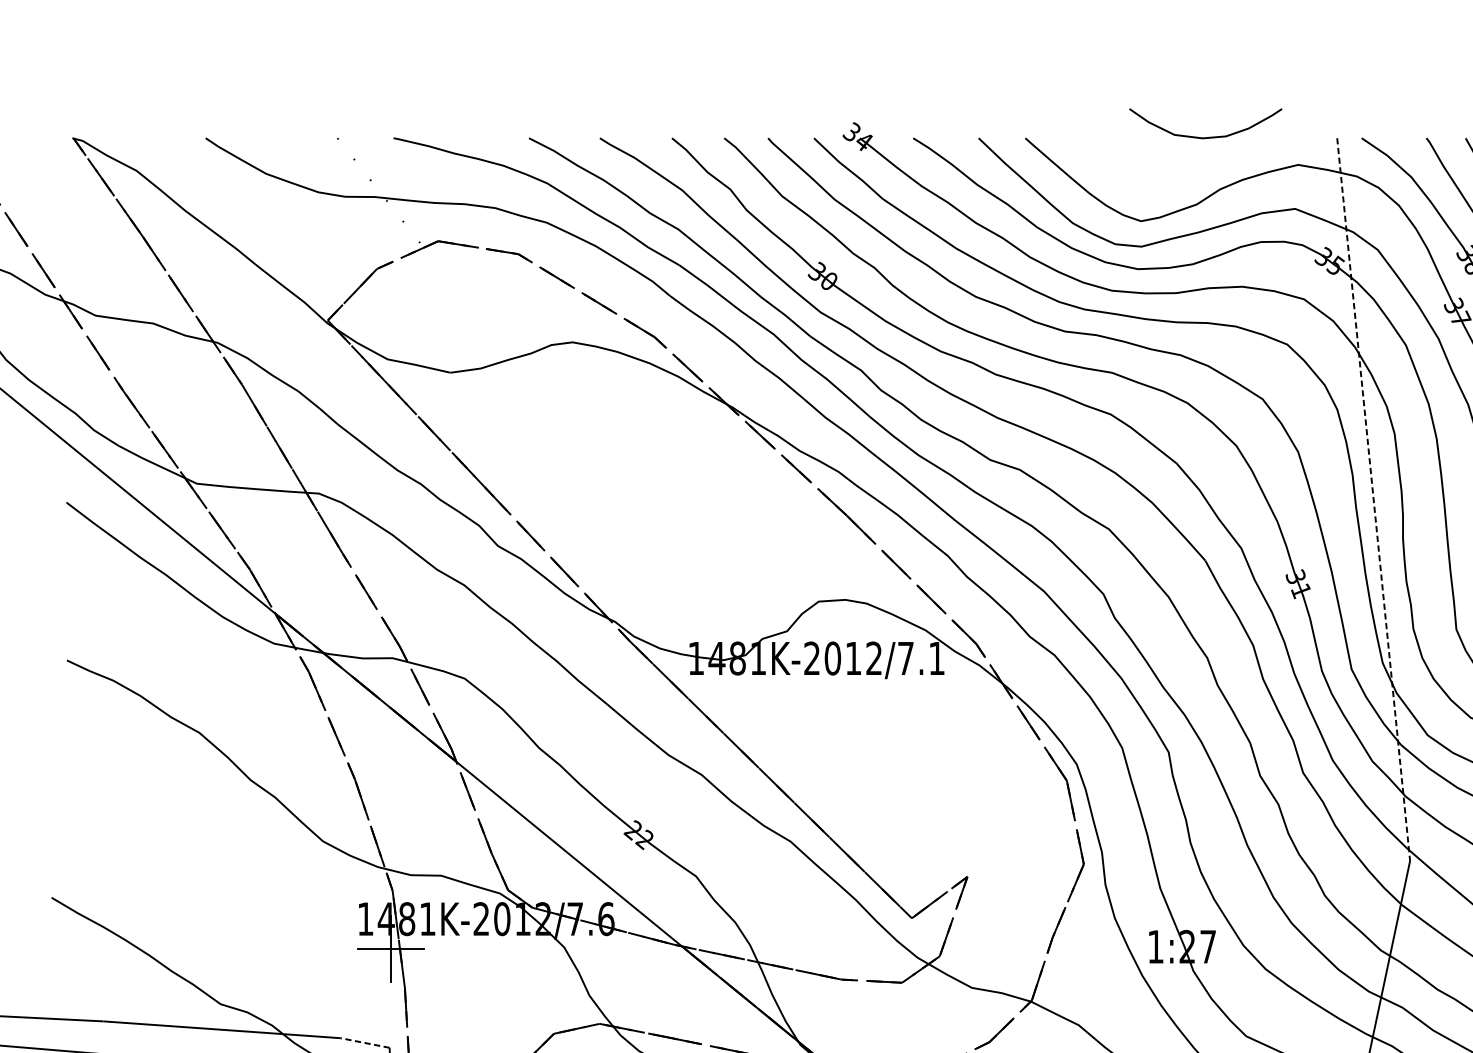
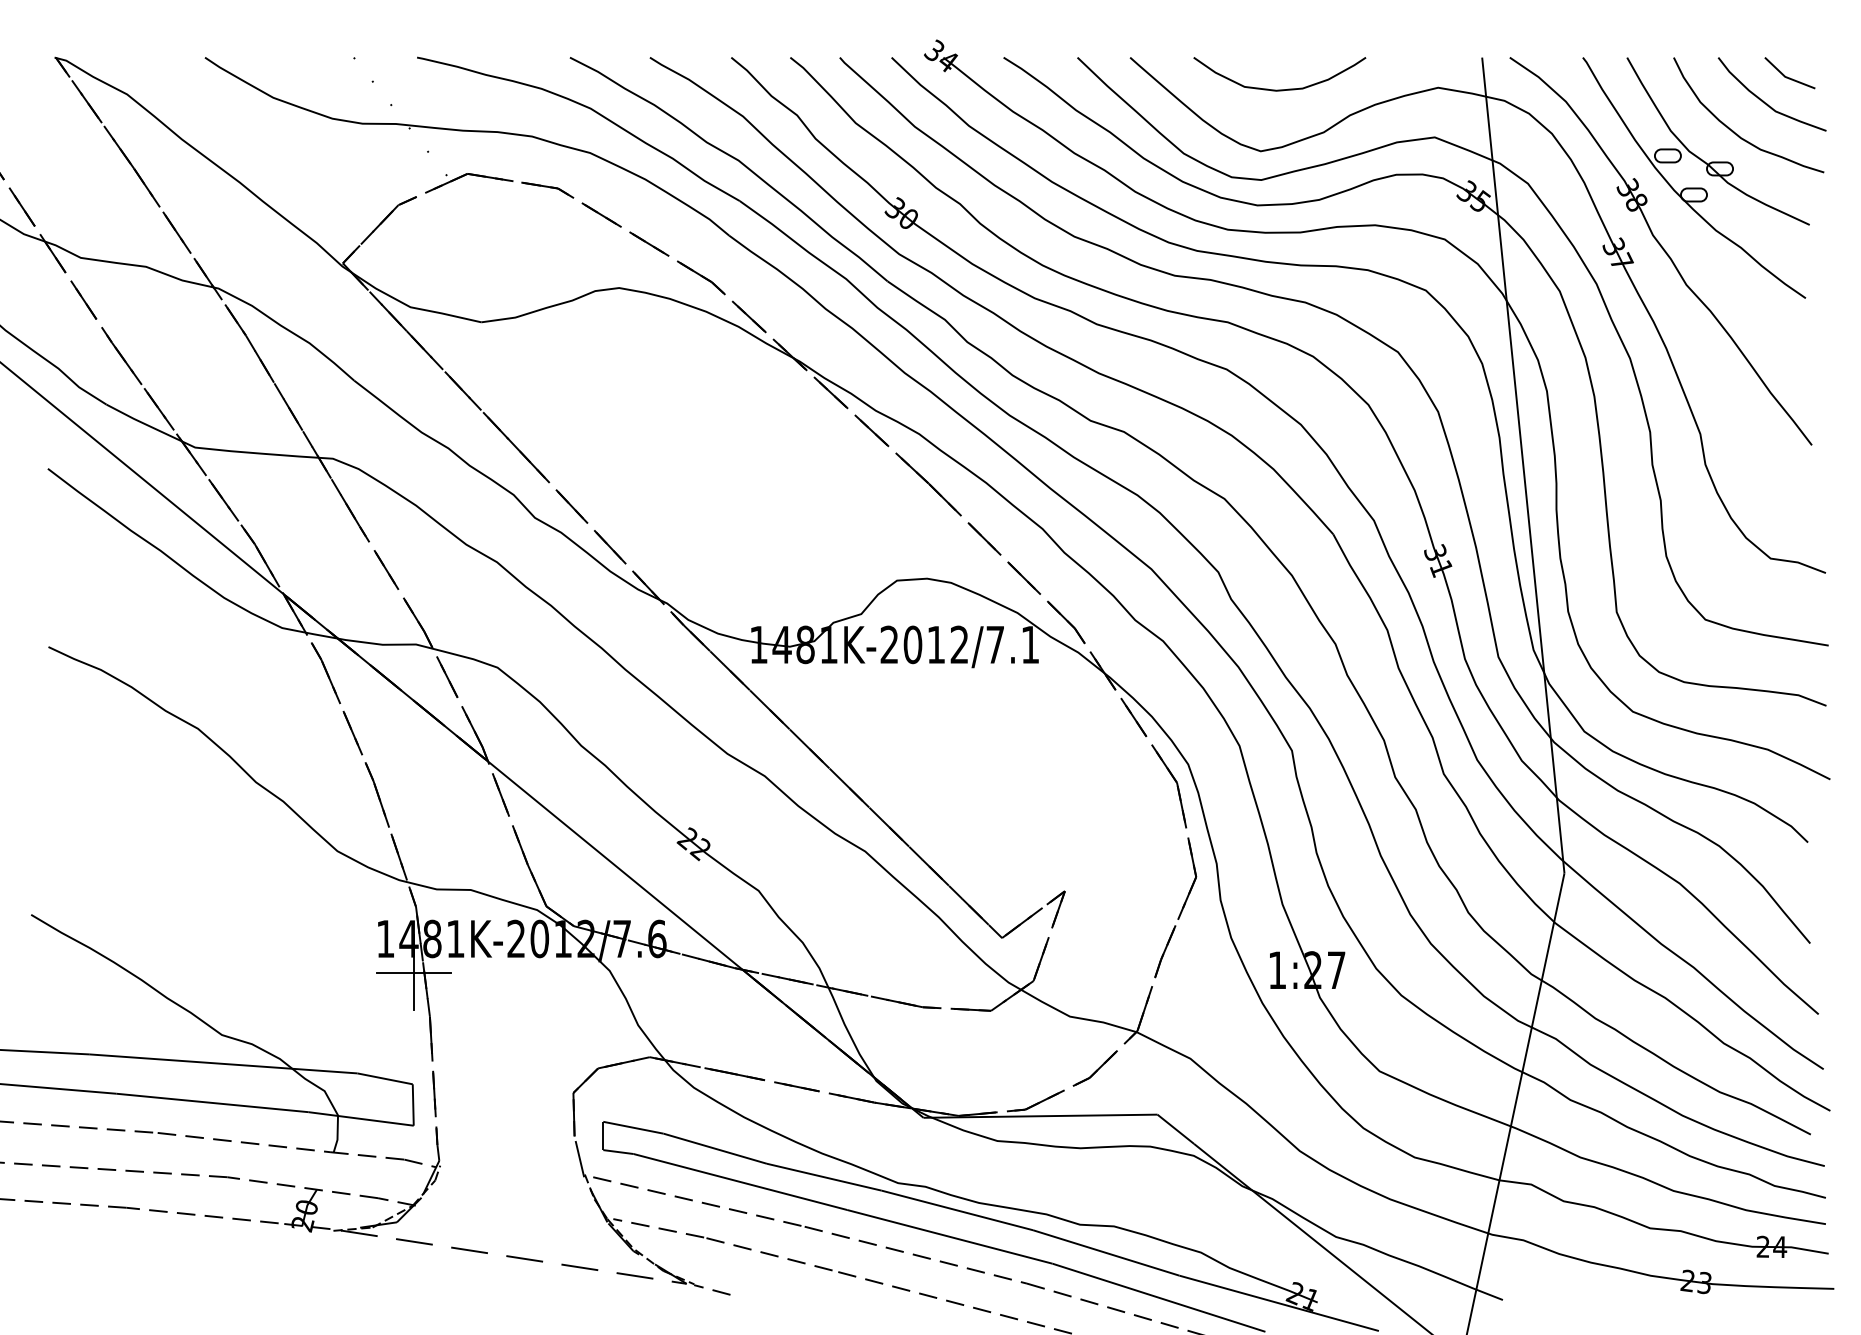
curve: (1205, 137) -> (1279, 89), moved
line: (1373, 499) -> (1523, 465), dashed -> solid
line: (364, 1042) -> (384, 1078), dashed -> solid

